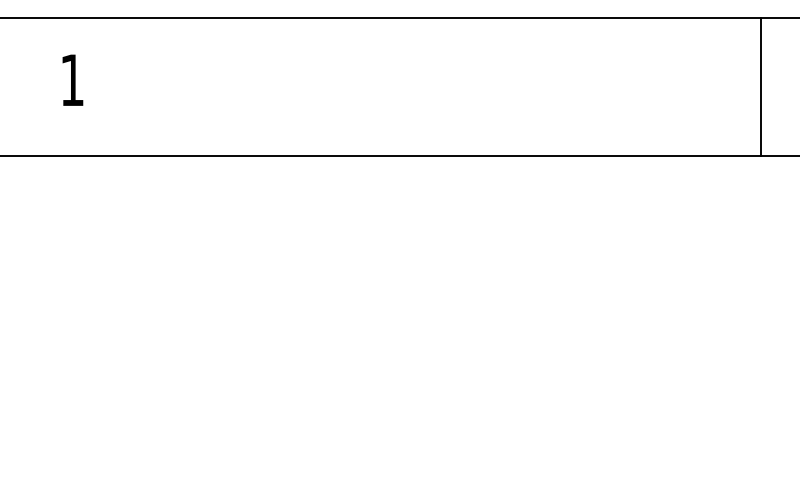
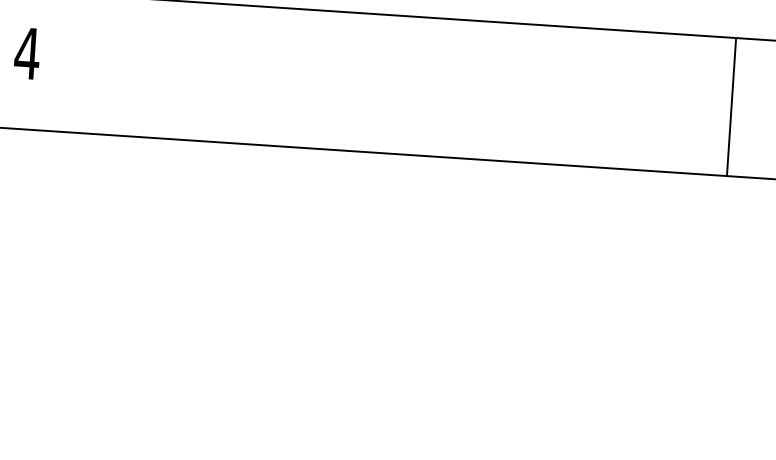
text: (71, 79) -> (26, 52), 1 -> 4
line: (760, 86) -> (731, 106), moved

